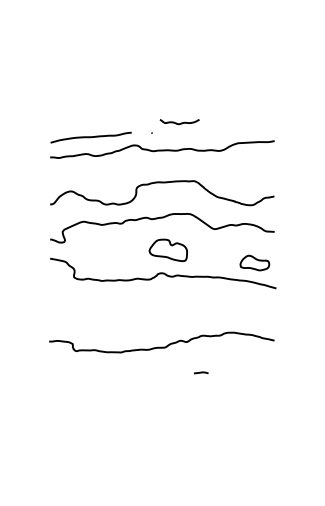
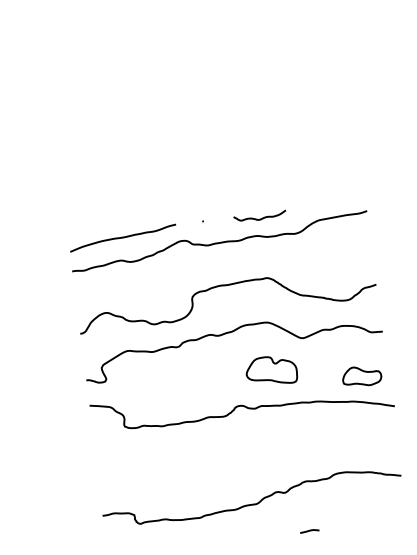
curve: (180, 122) -> (261, 217), moved
part: (167, 249) -> (270, 369), moved

